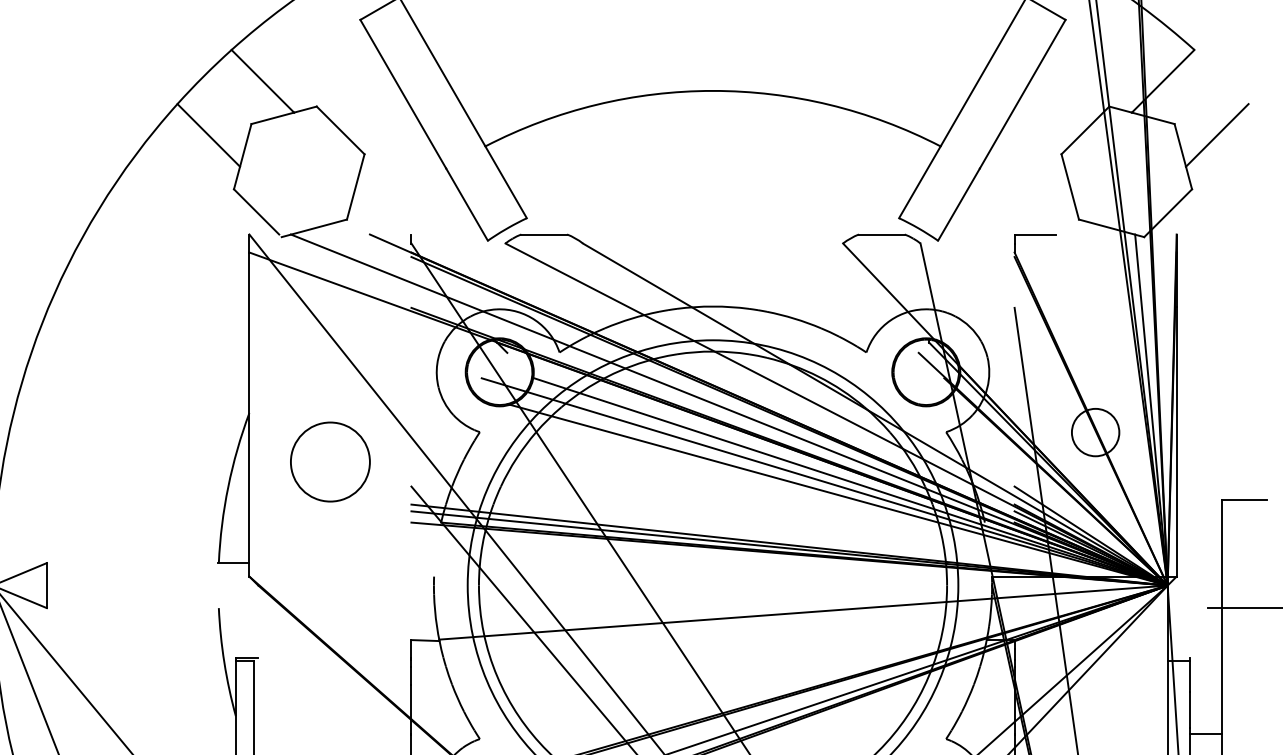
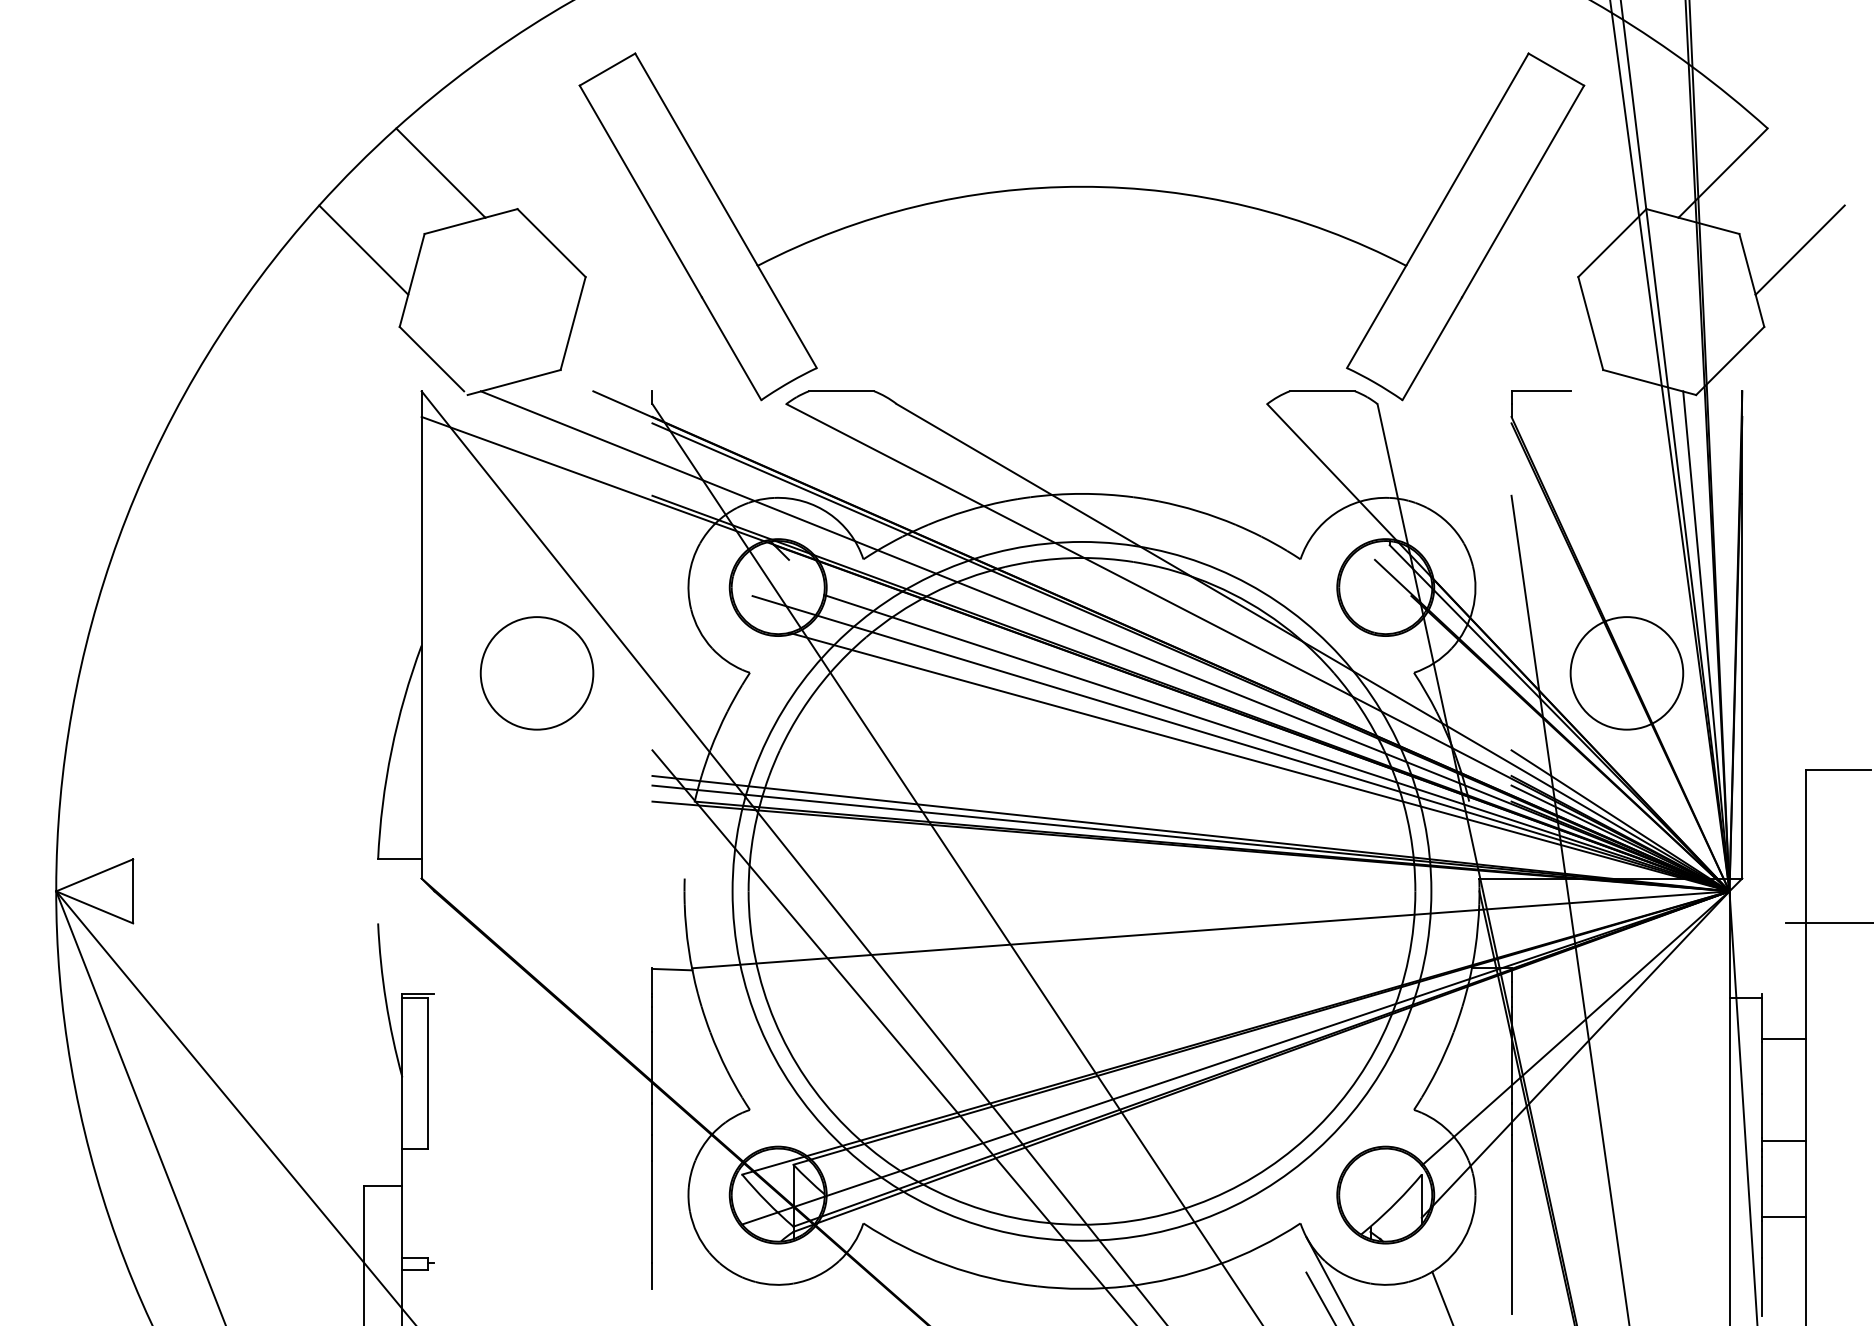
circle: (1095, 432) -> (1626, 673), size x1.67
circle: (330, 462) -> (536, 673), moved
line: (1205, 733) -> (1783, 1038), moved

